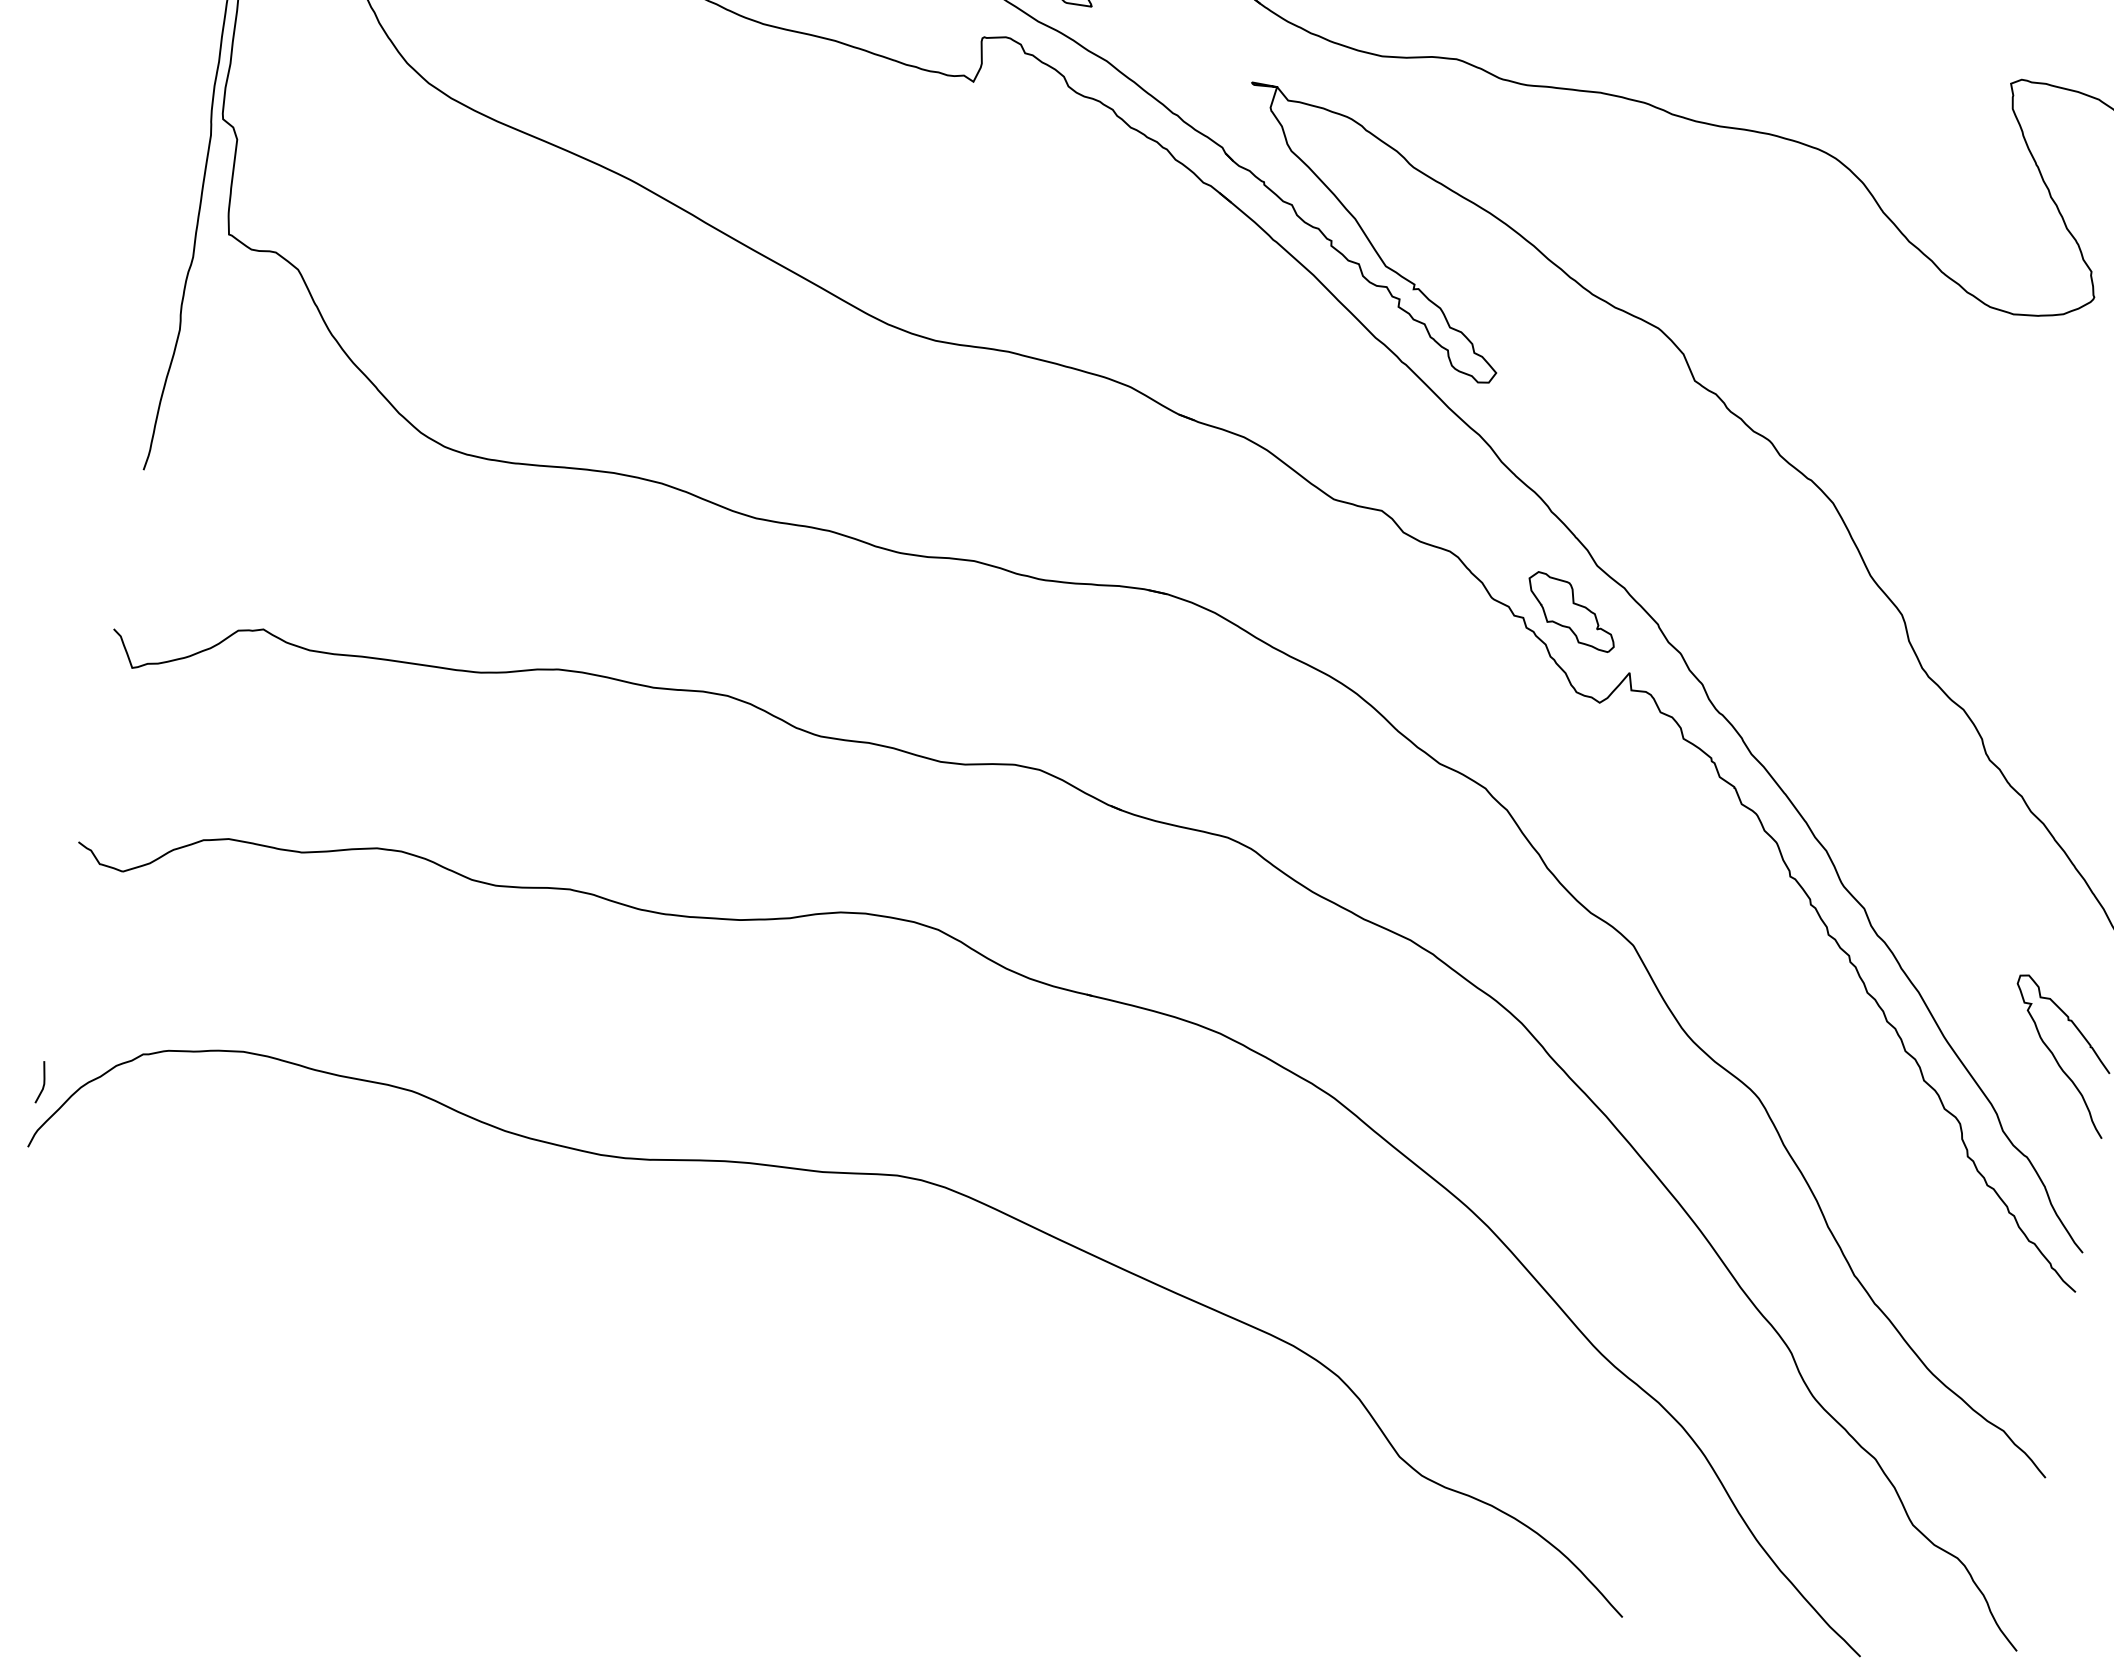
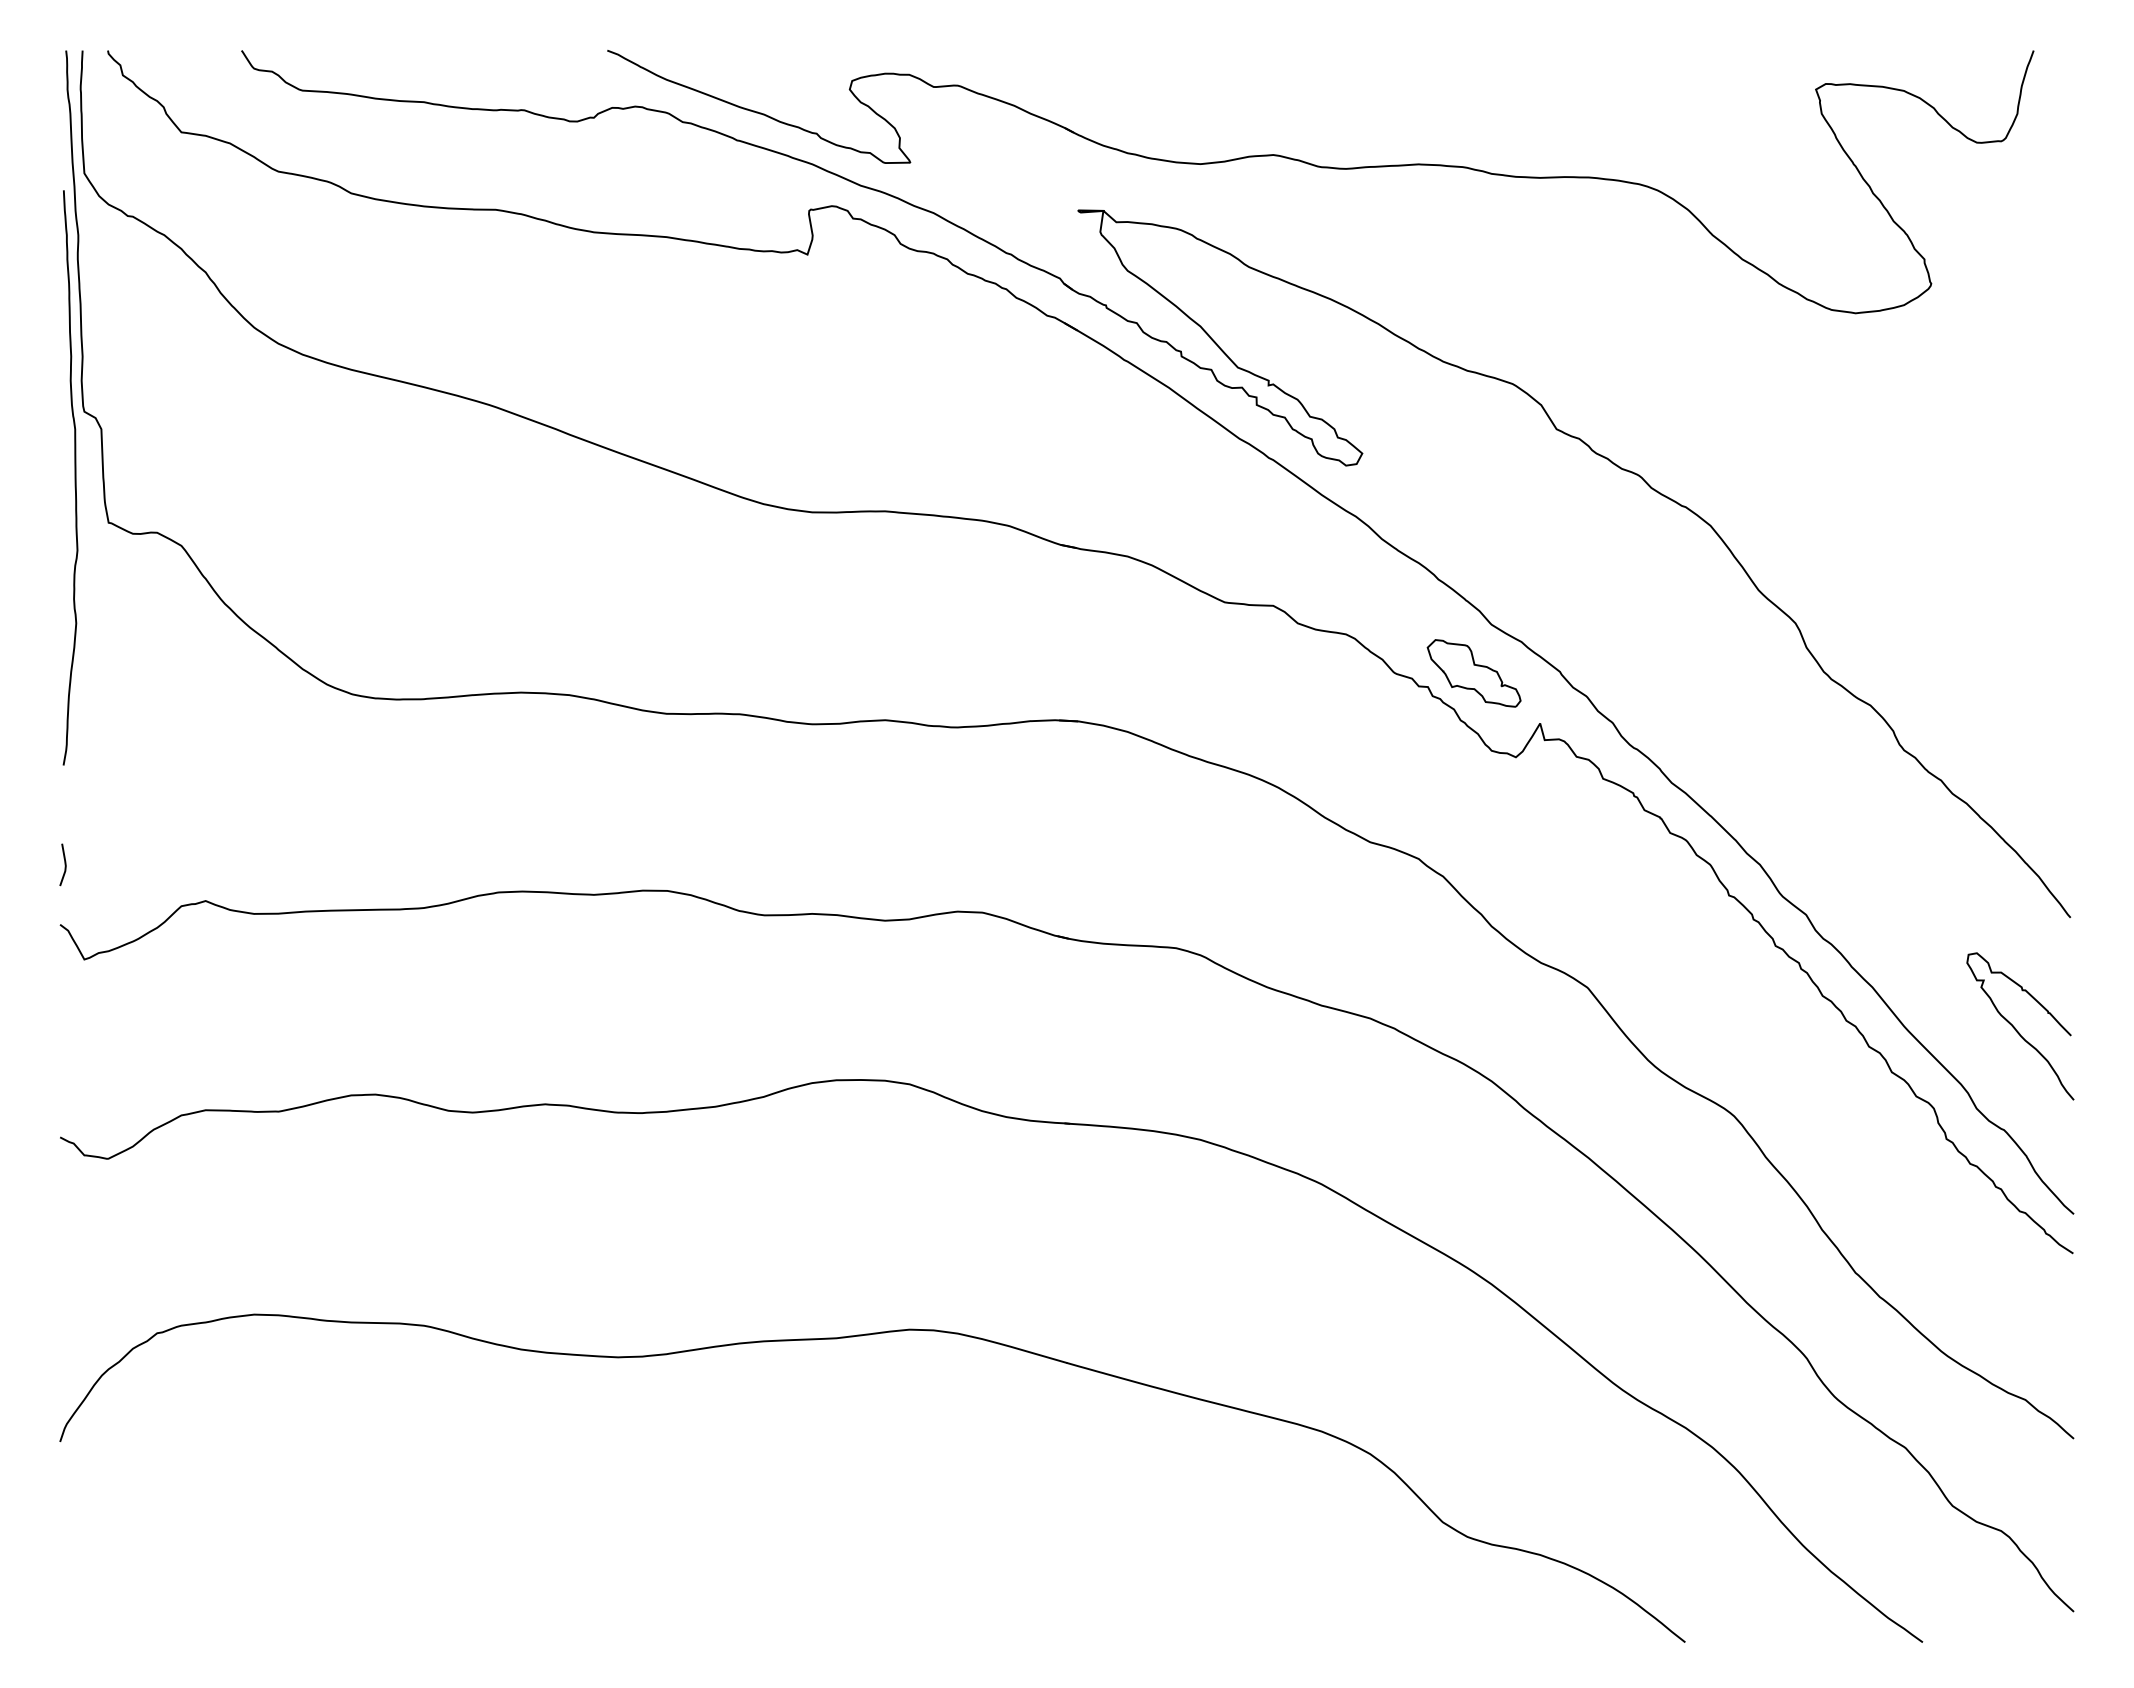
line: (43, 1082) -> (64, 864), moved

